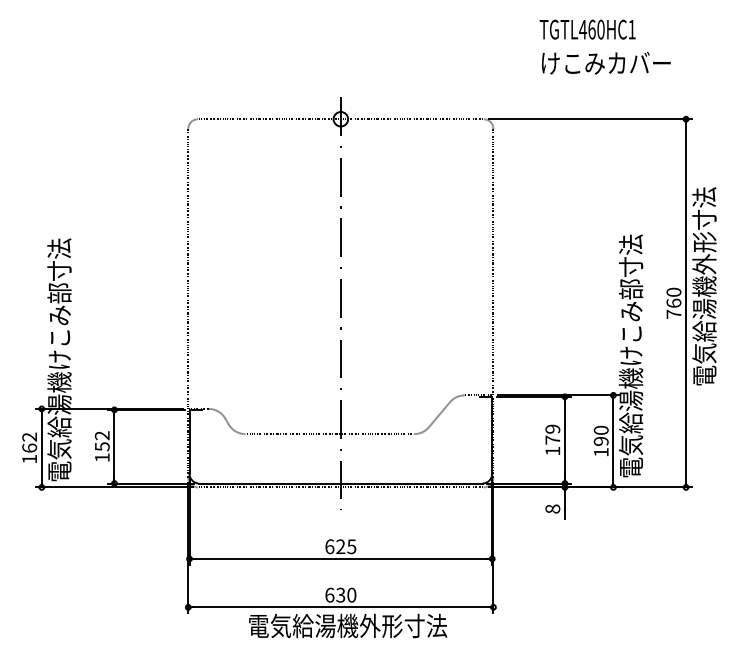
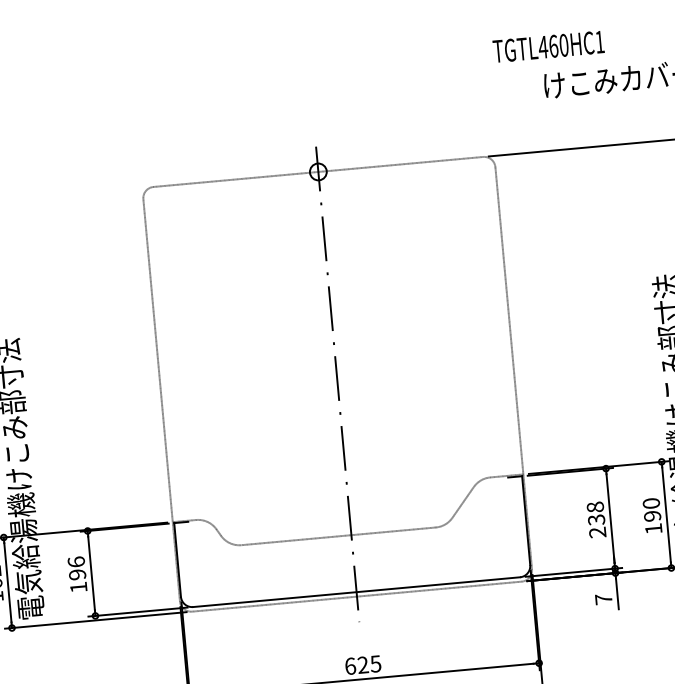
text: (587, 29) -> (548, 46), moved
text: (552, 439) -> (596, 519), 179 -> 238
text: (101, 441) -> (76, 568), 152 -> 196
text: (552, 508) -> (603, 598), 8 -> 7

